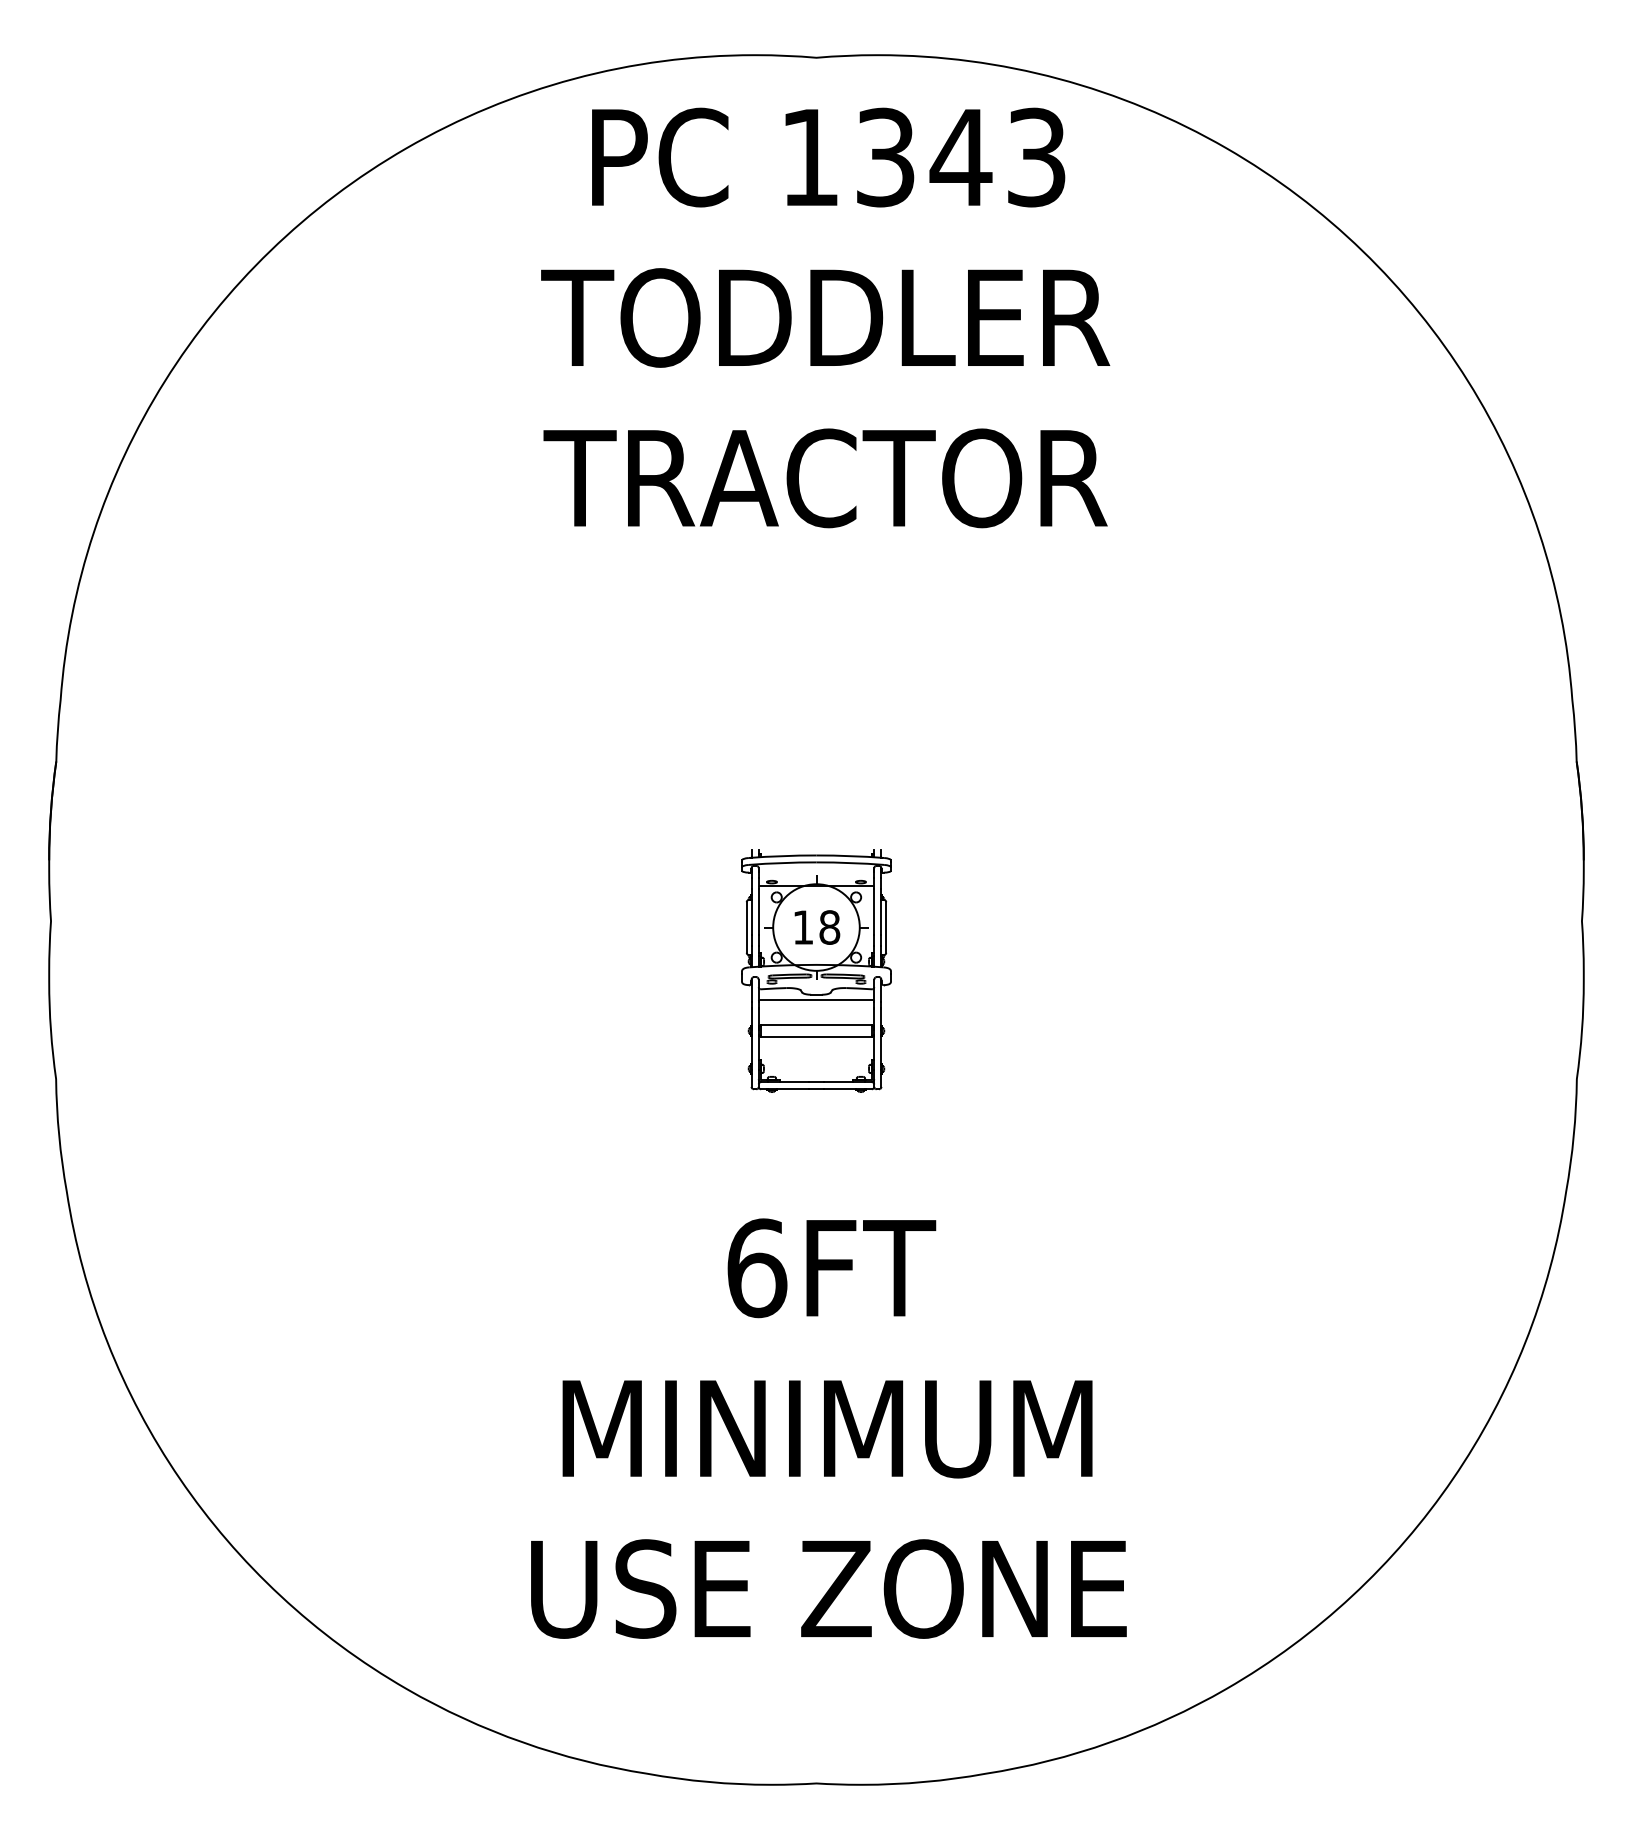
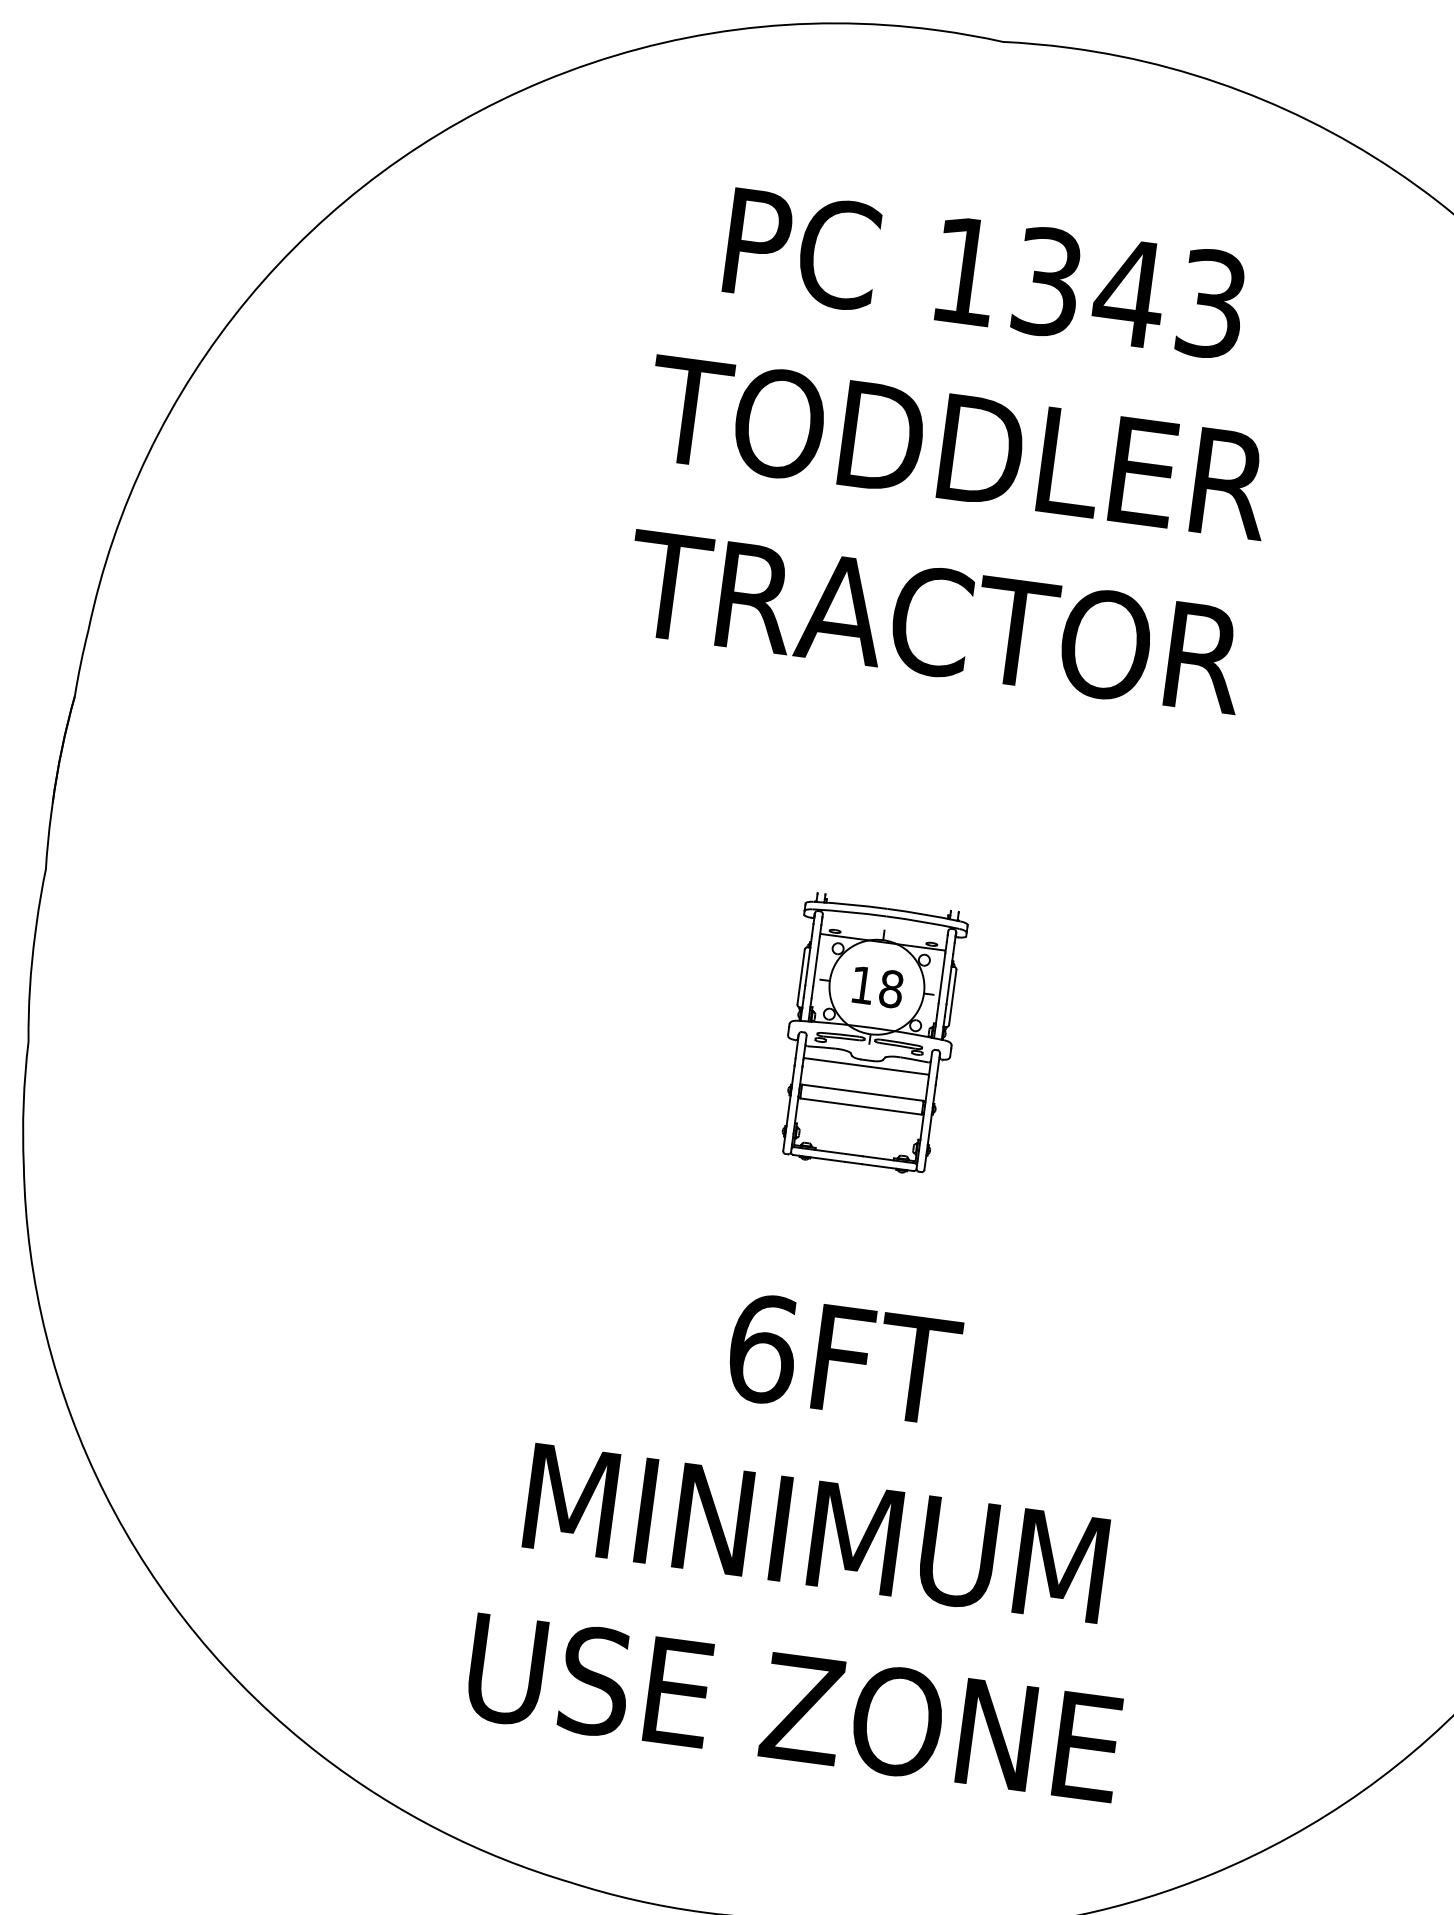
text: (825, 317) -> (958, 447), moved

